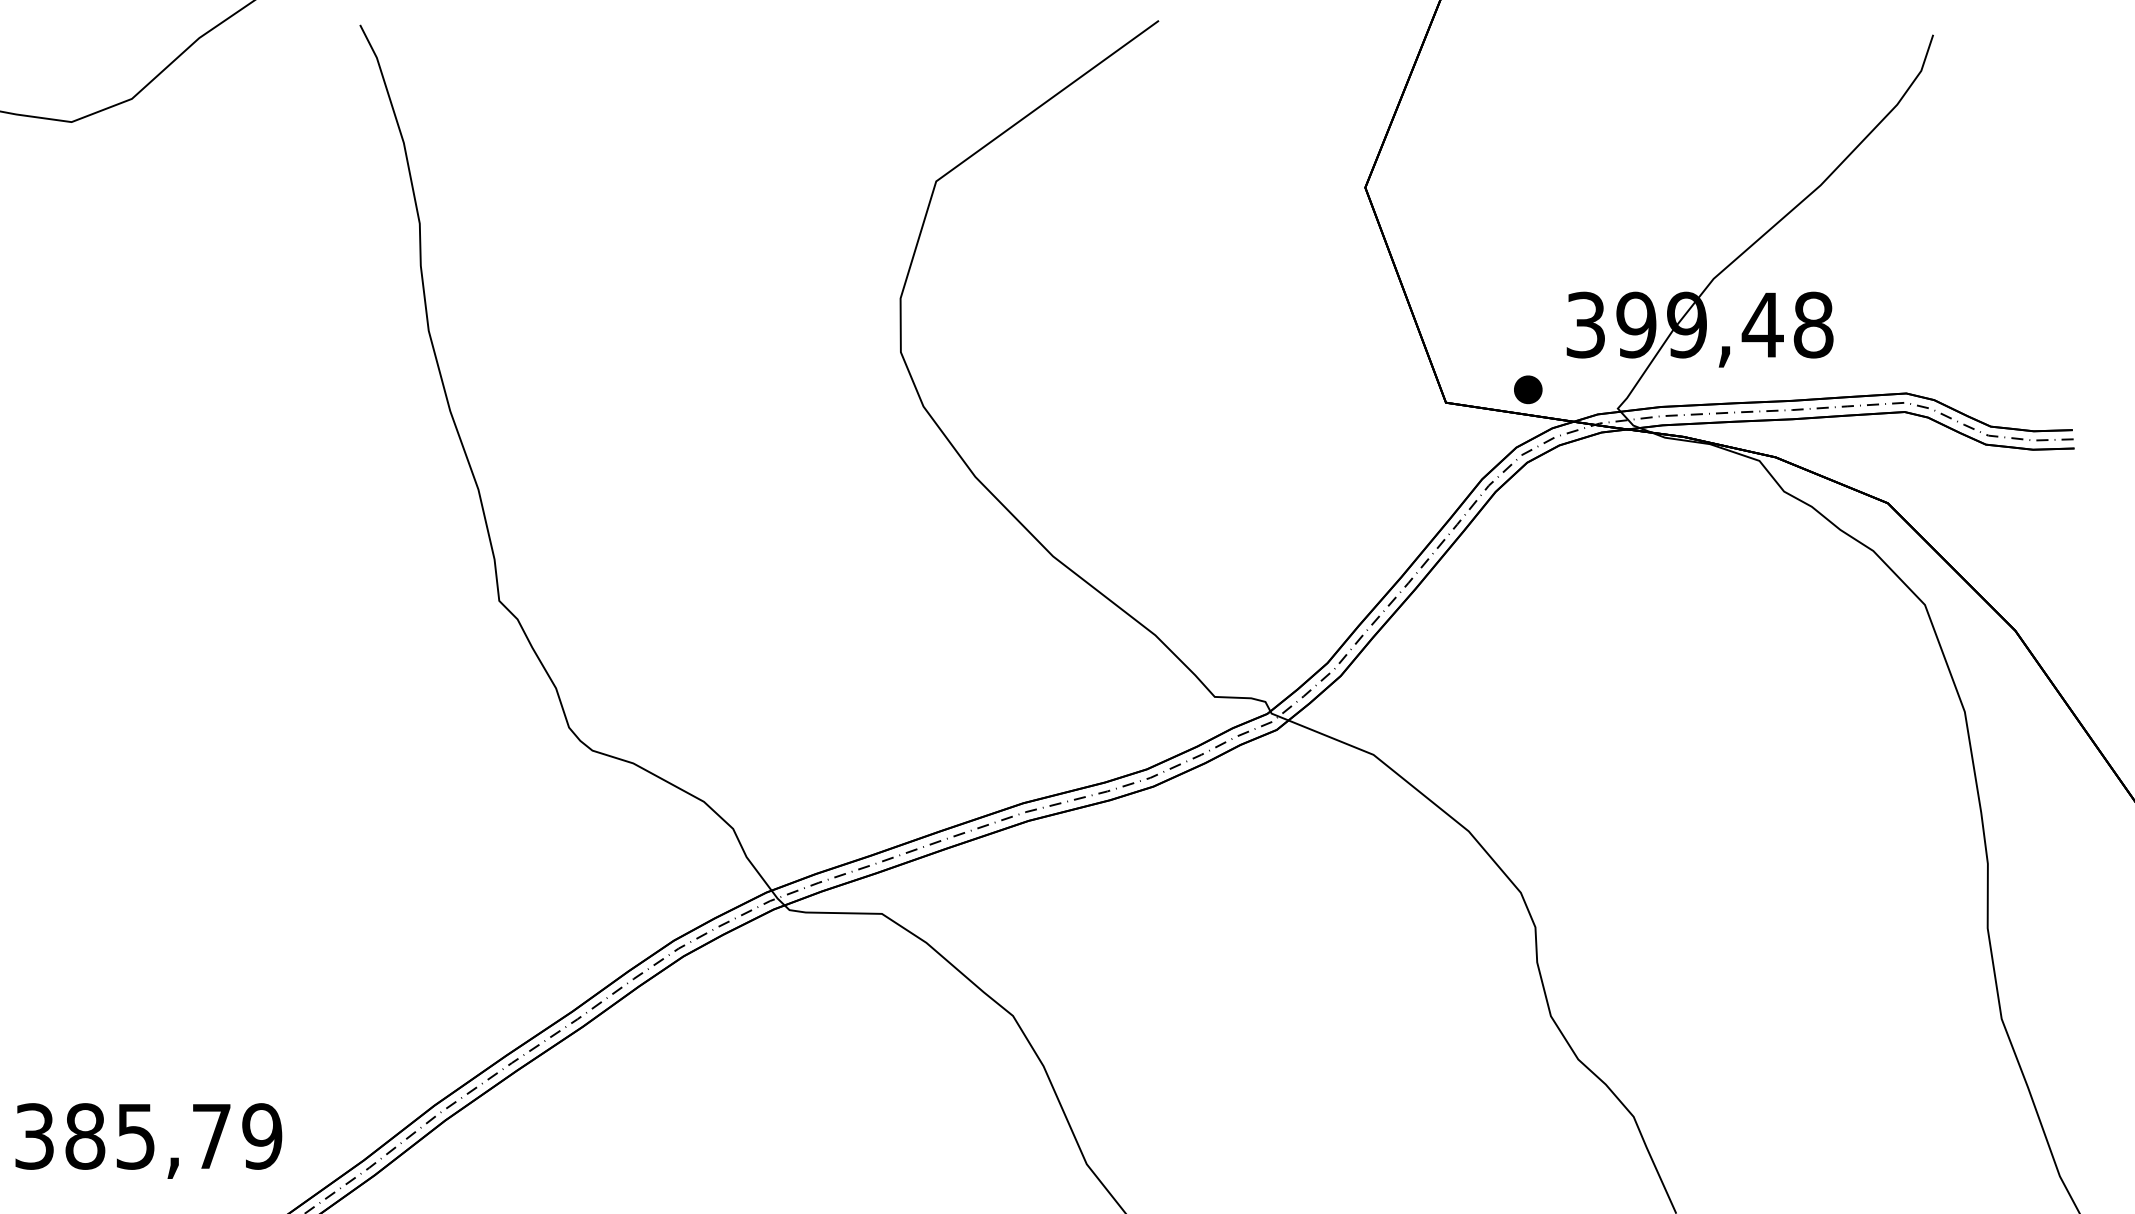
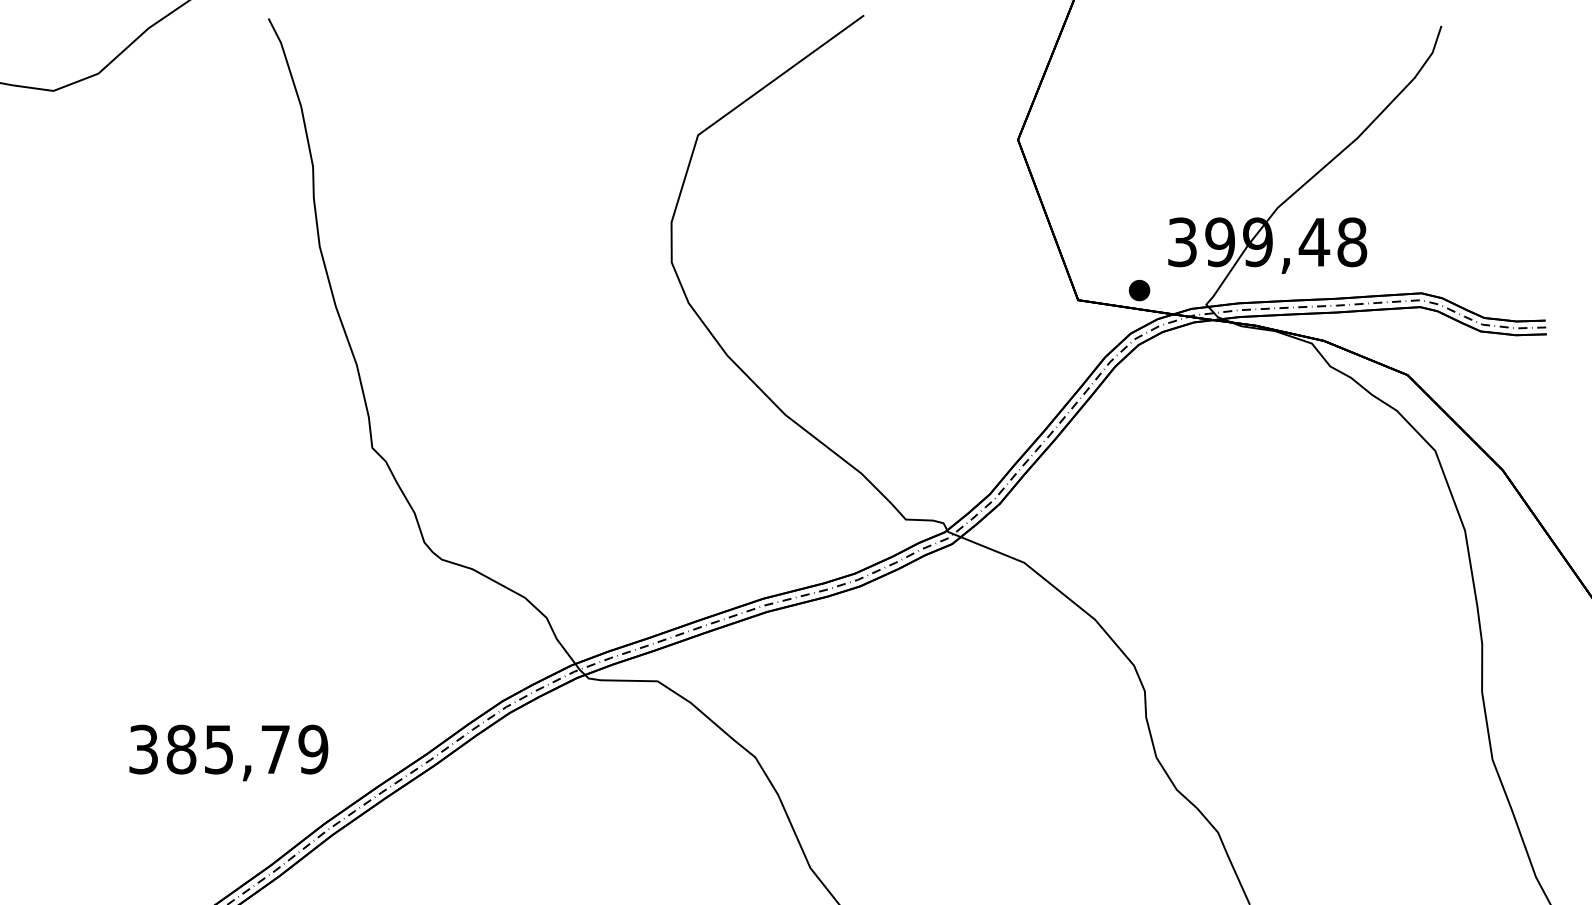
text: (148, 1140) -> (228, 752), moved

